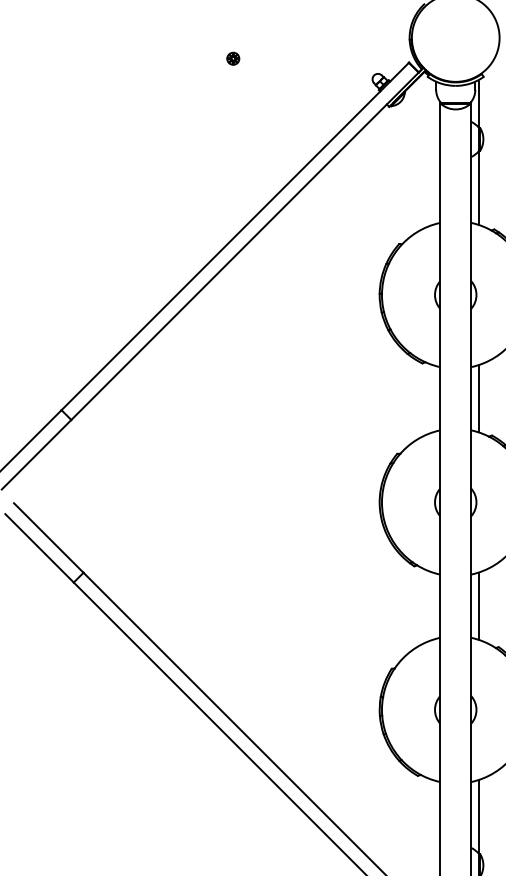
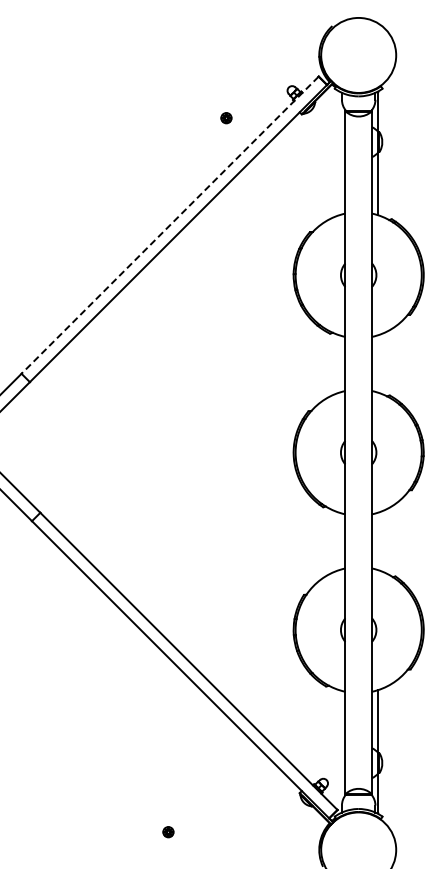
part: (233, 59) -> (226, 118), moved
line: (234, 236) -> (169, 225), solid -> dashed
line: (478, 398) -> (378, 363), removed
line: (478, 606) -> (378, 541), removed

